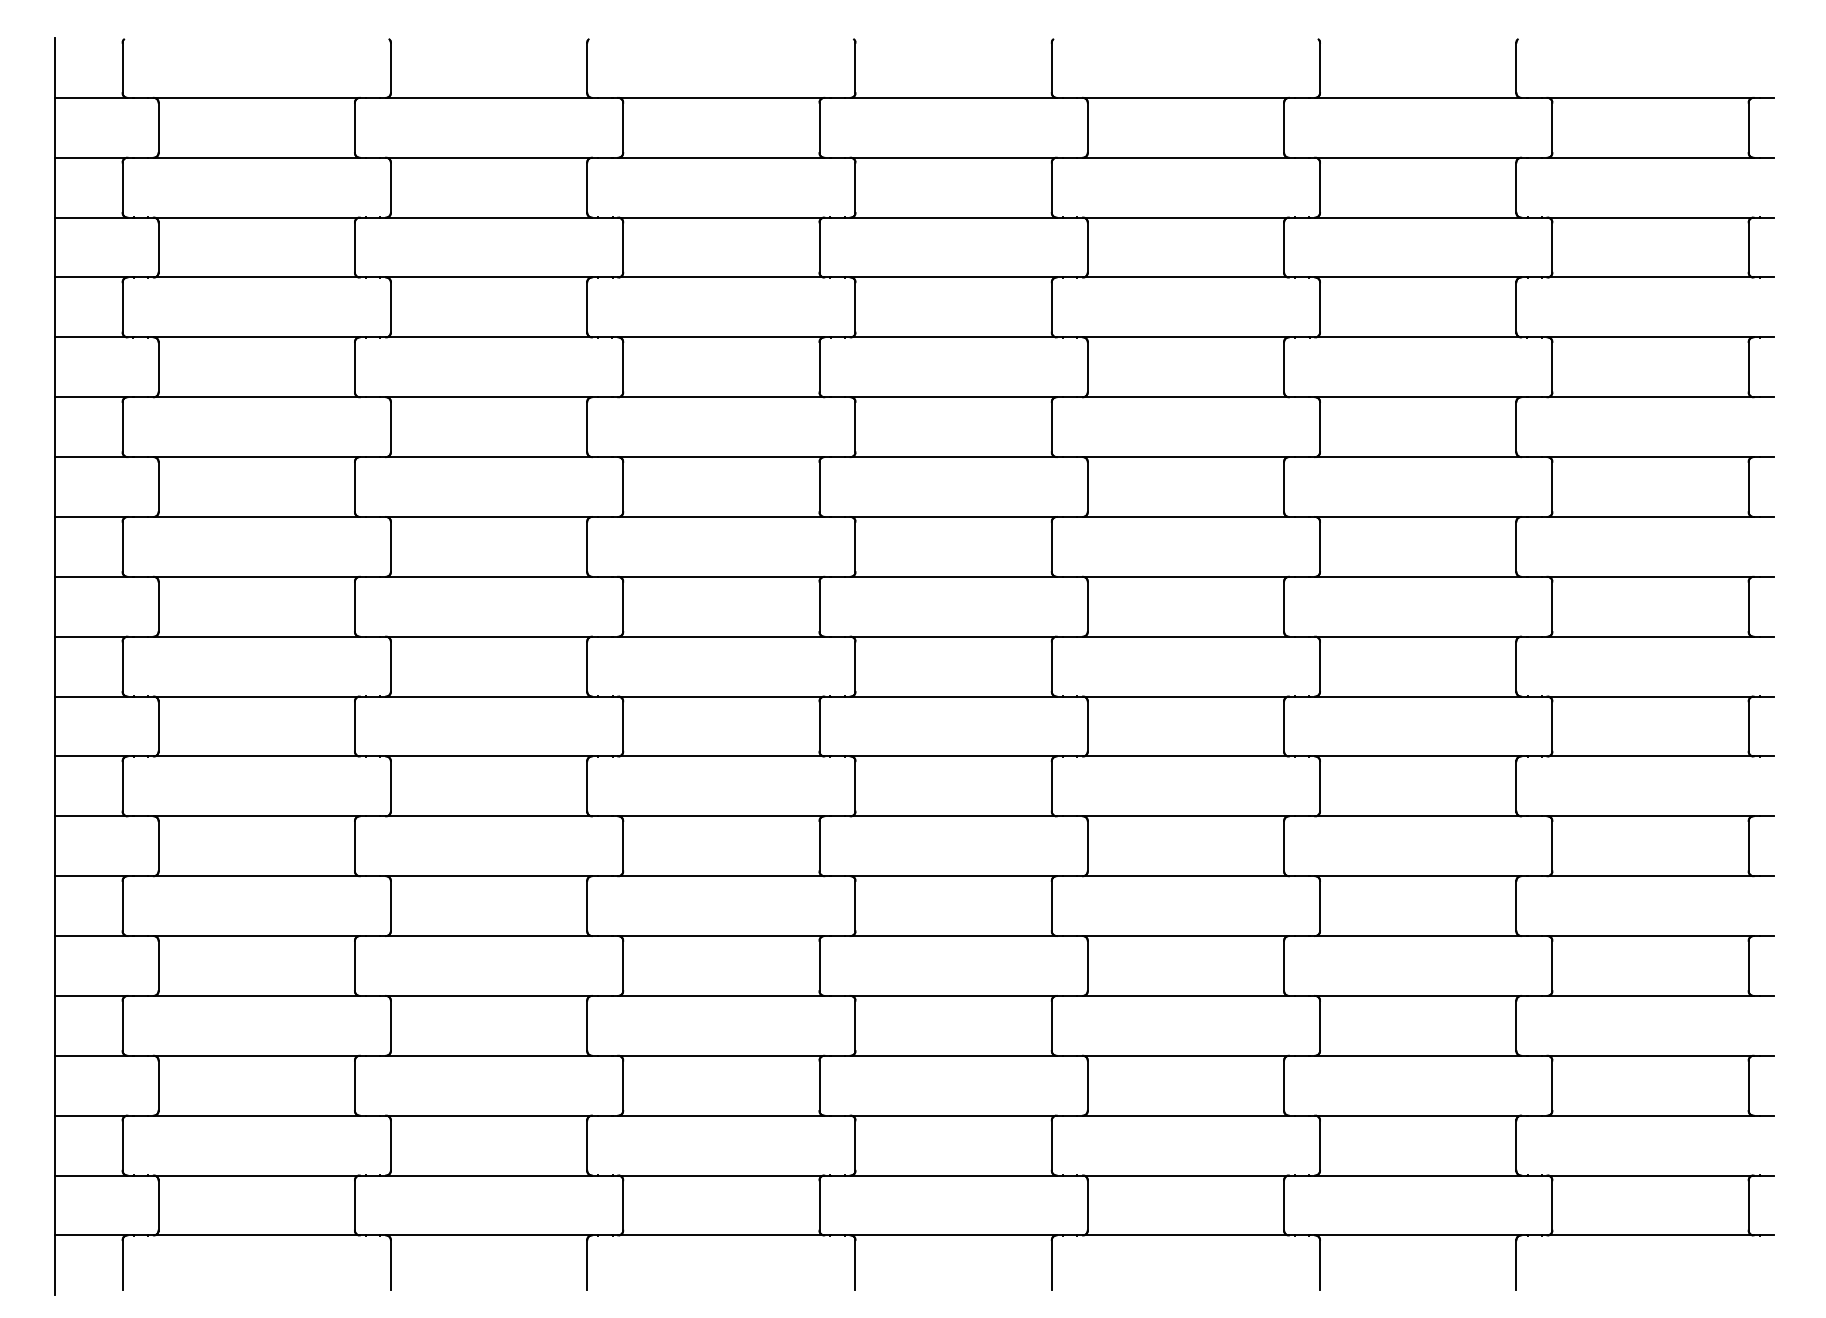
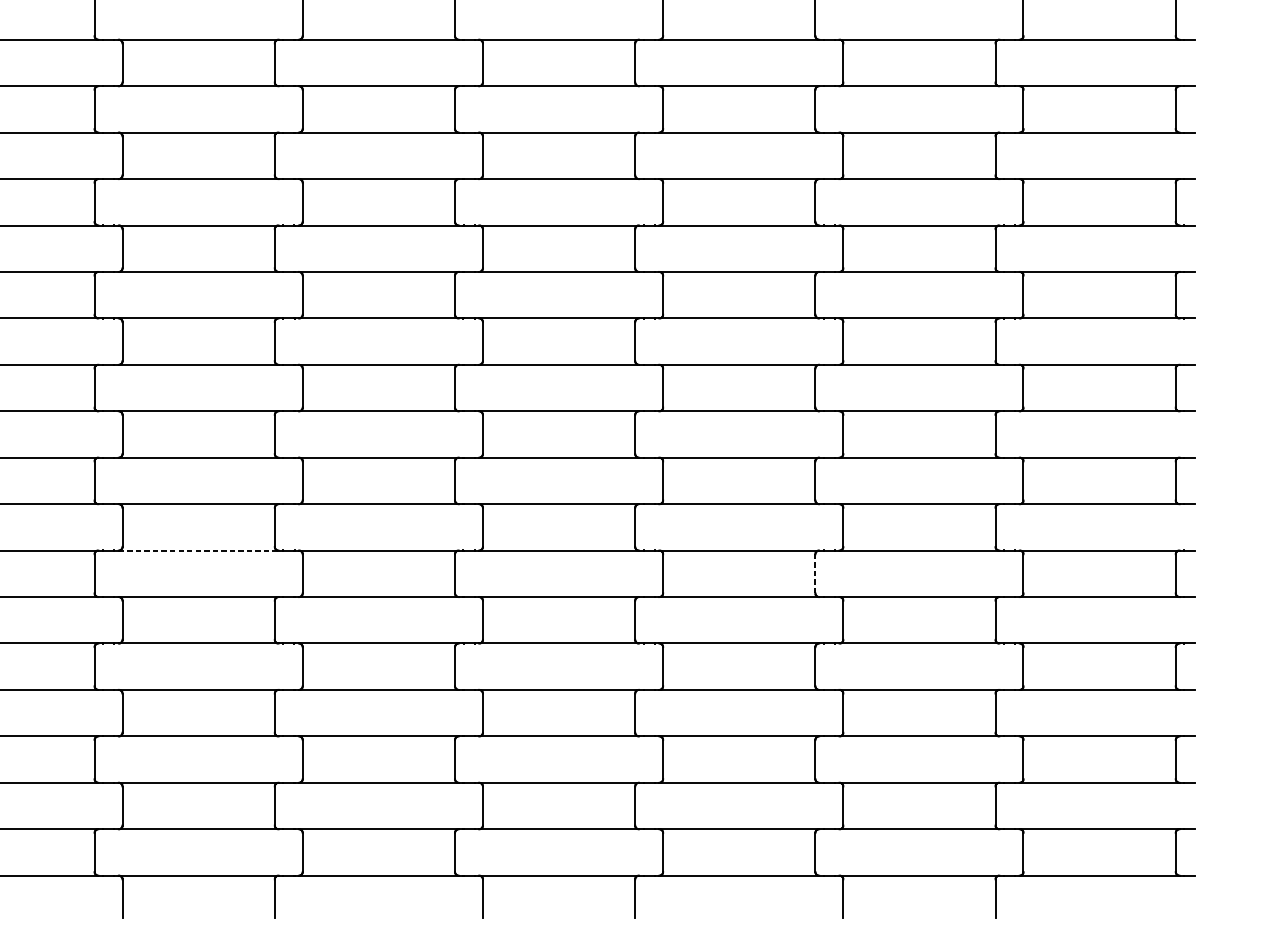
line: (489, 816) -> (199, 550), solid -> dashed
line: (1284, 845) -> (815, 573), solid -> dashed

